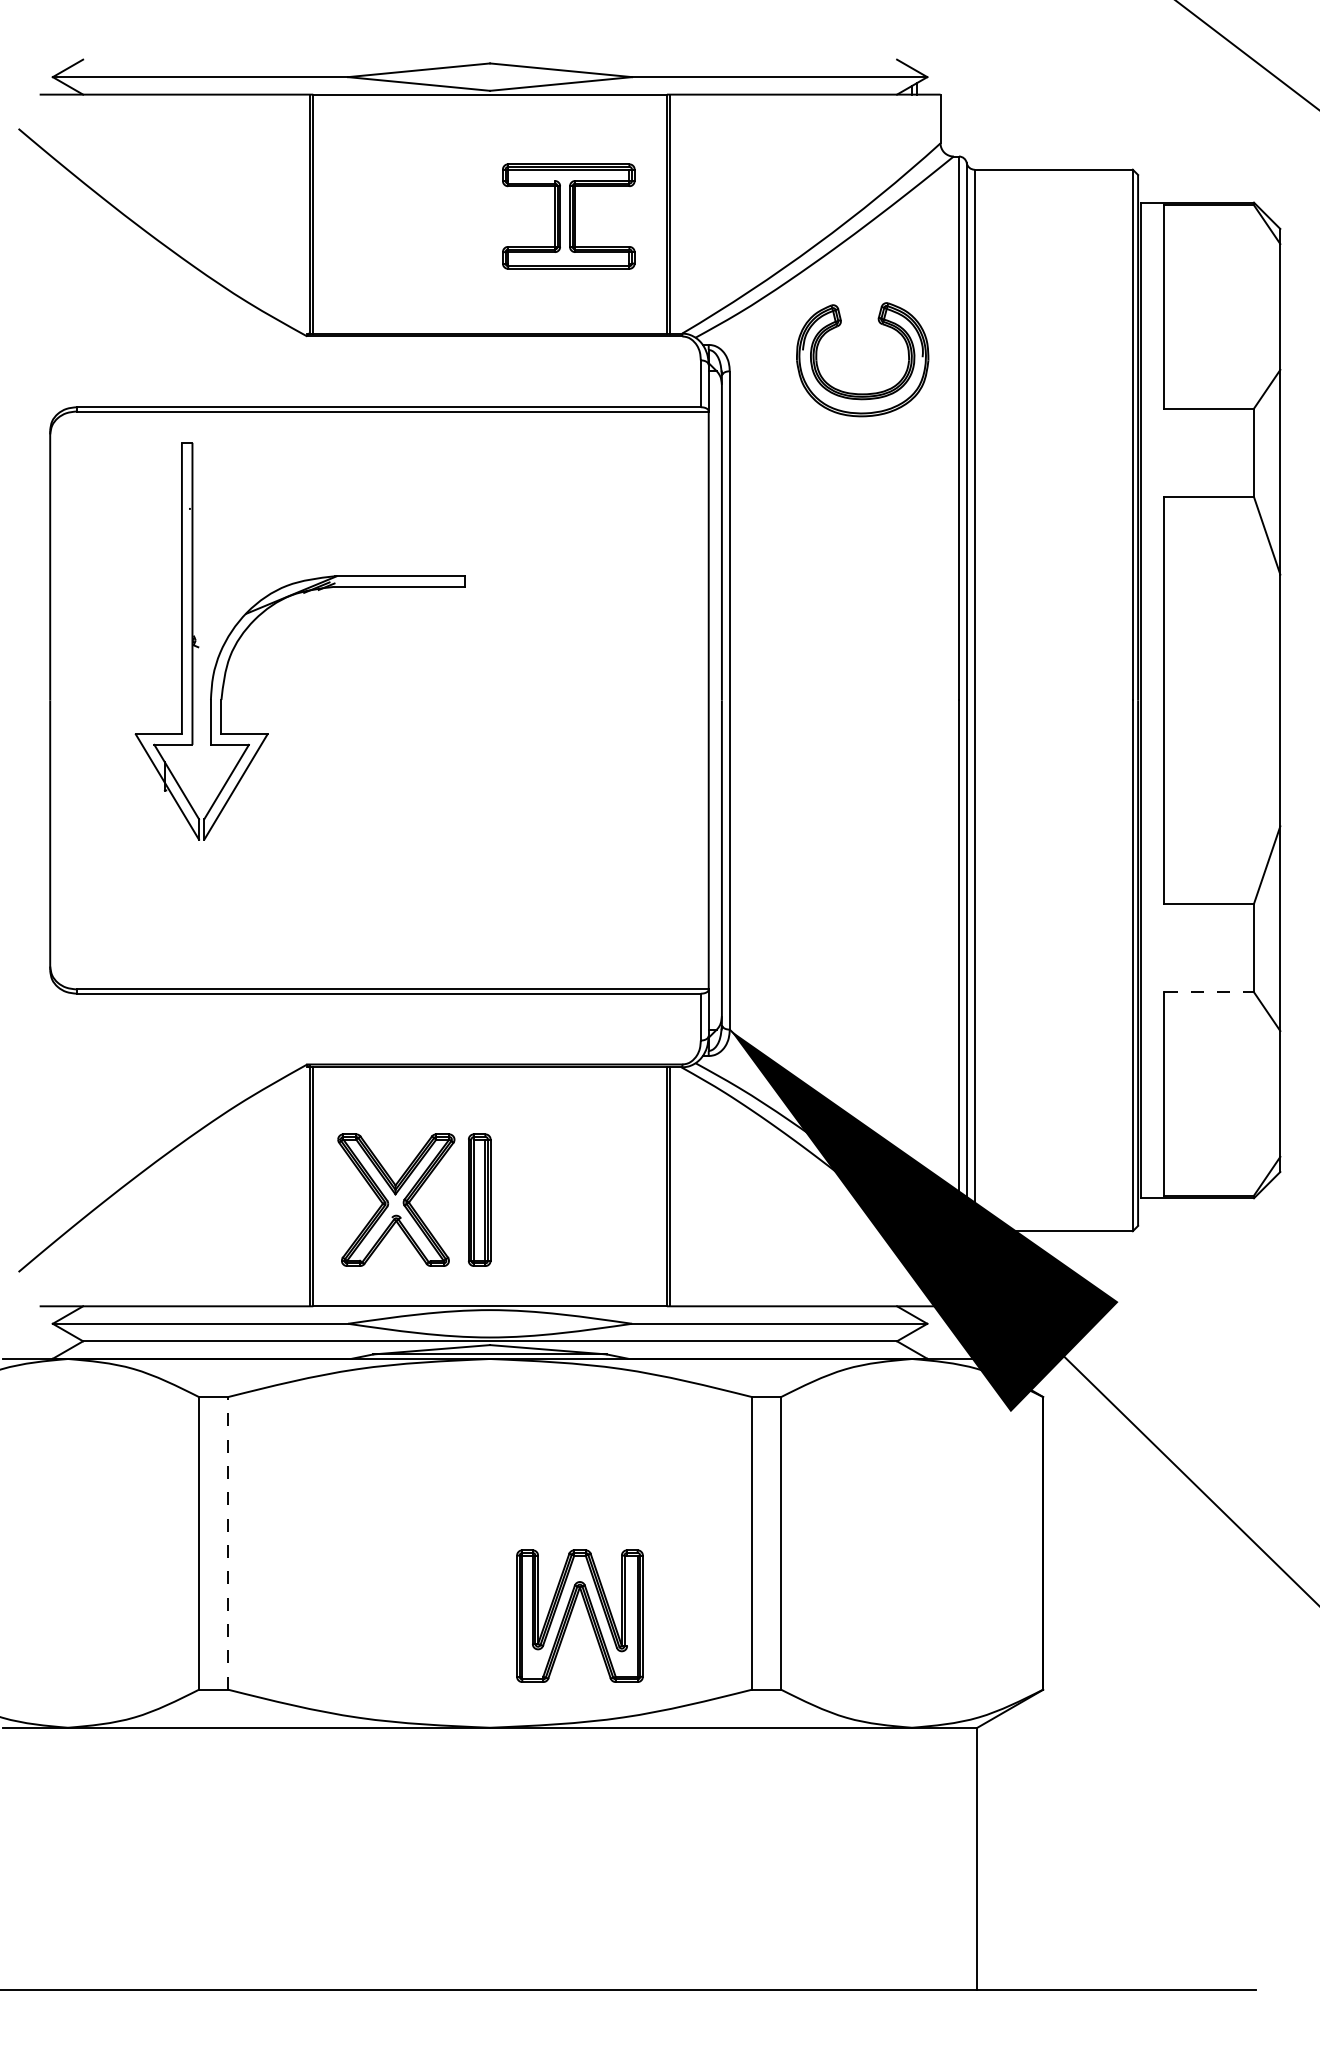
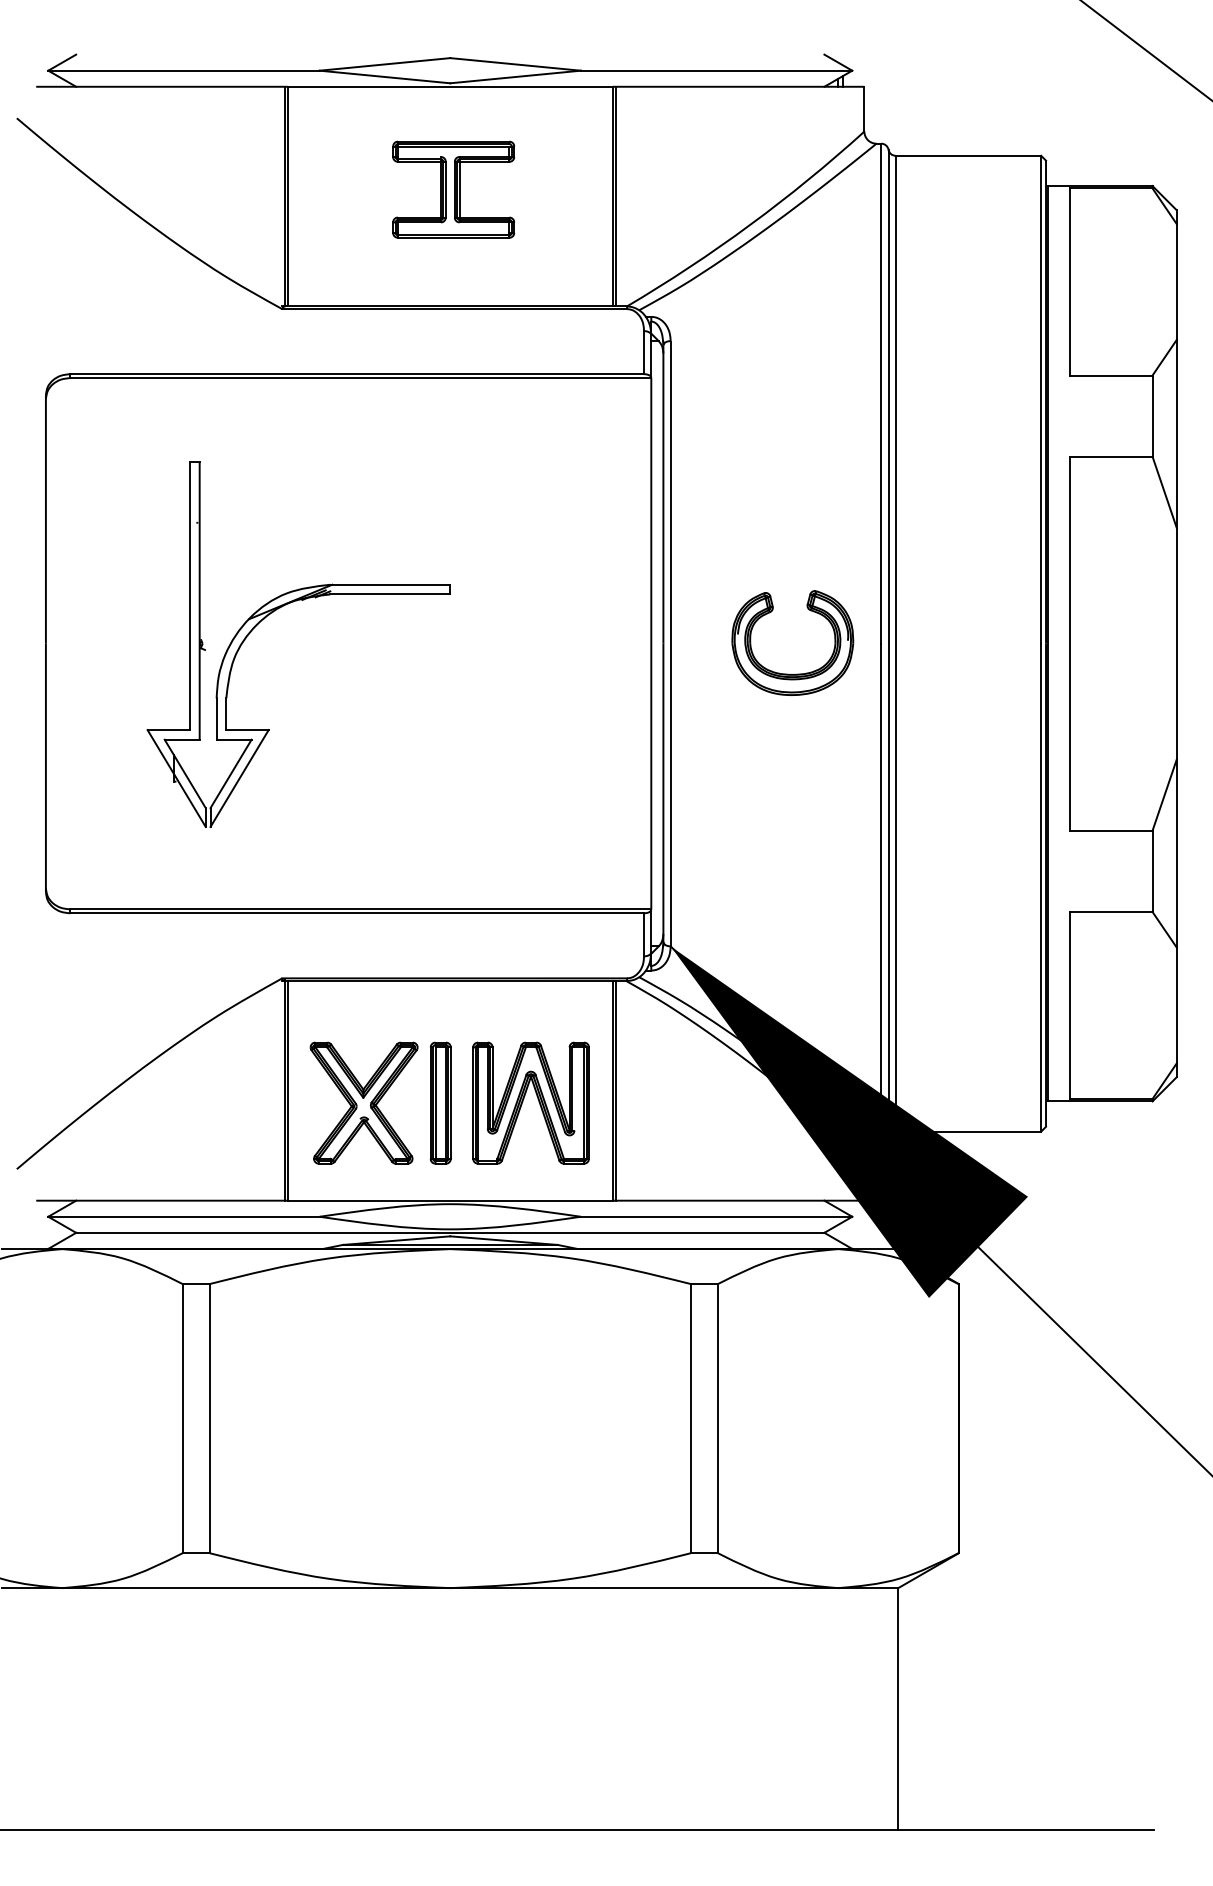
part: (568, 216) -> (453, 189), moved
part: (862, 393) -> (792, 674), moved
part: (279, 602) -> (279, 608), moved
line: (1209, 992) -> (1111, 912), dashed -> solid
line: (228, 1542) -> (209, 1417), dashed -> solid
part: (572, 1612) -> (524, 1099), moved

